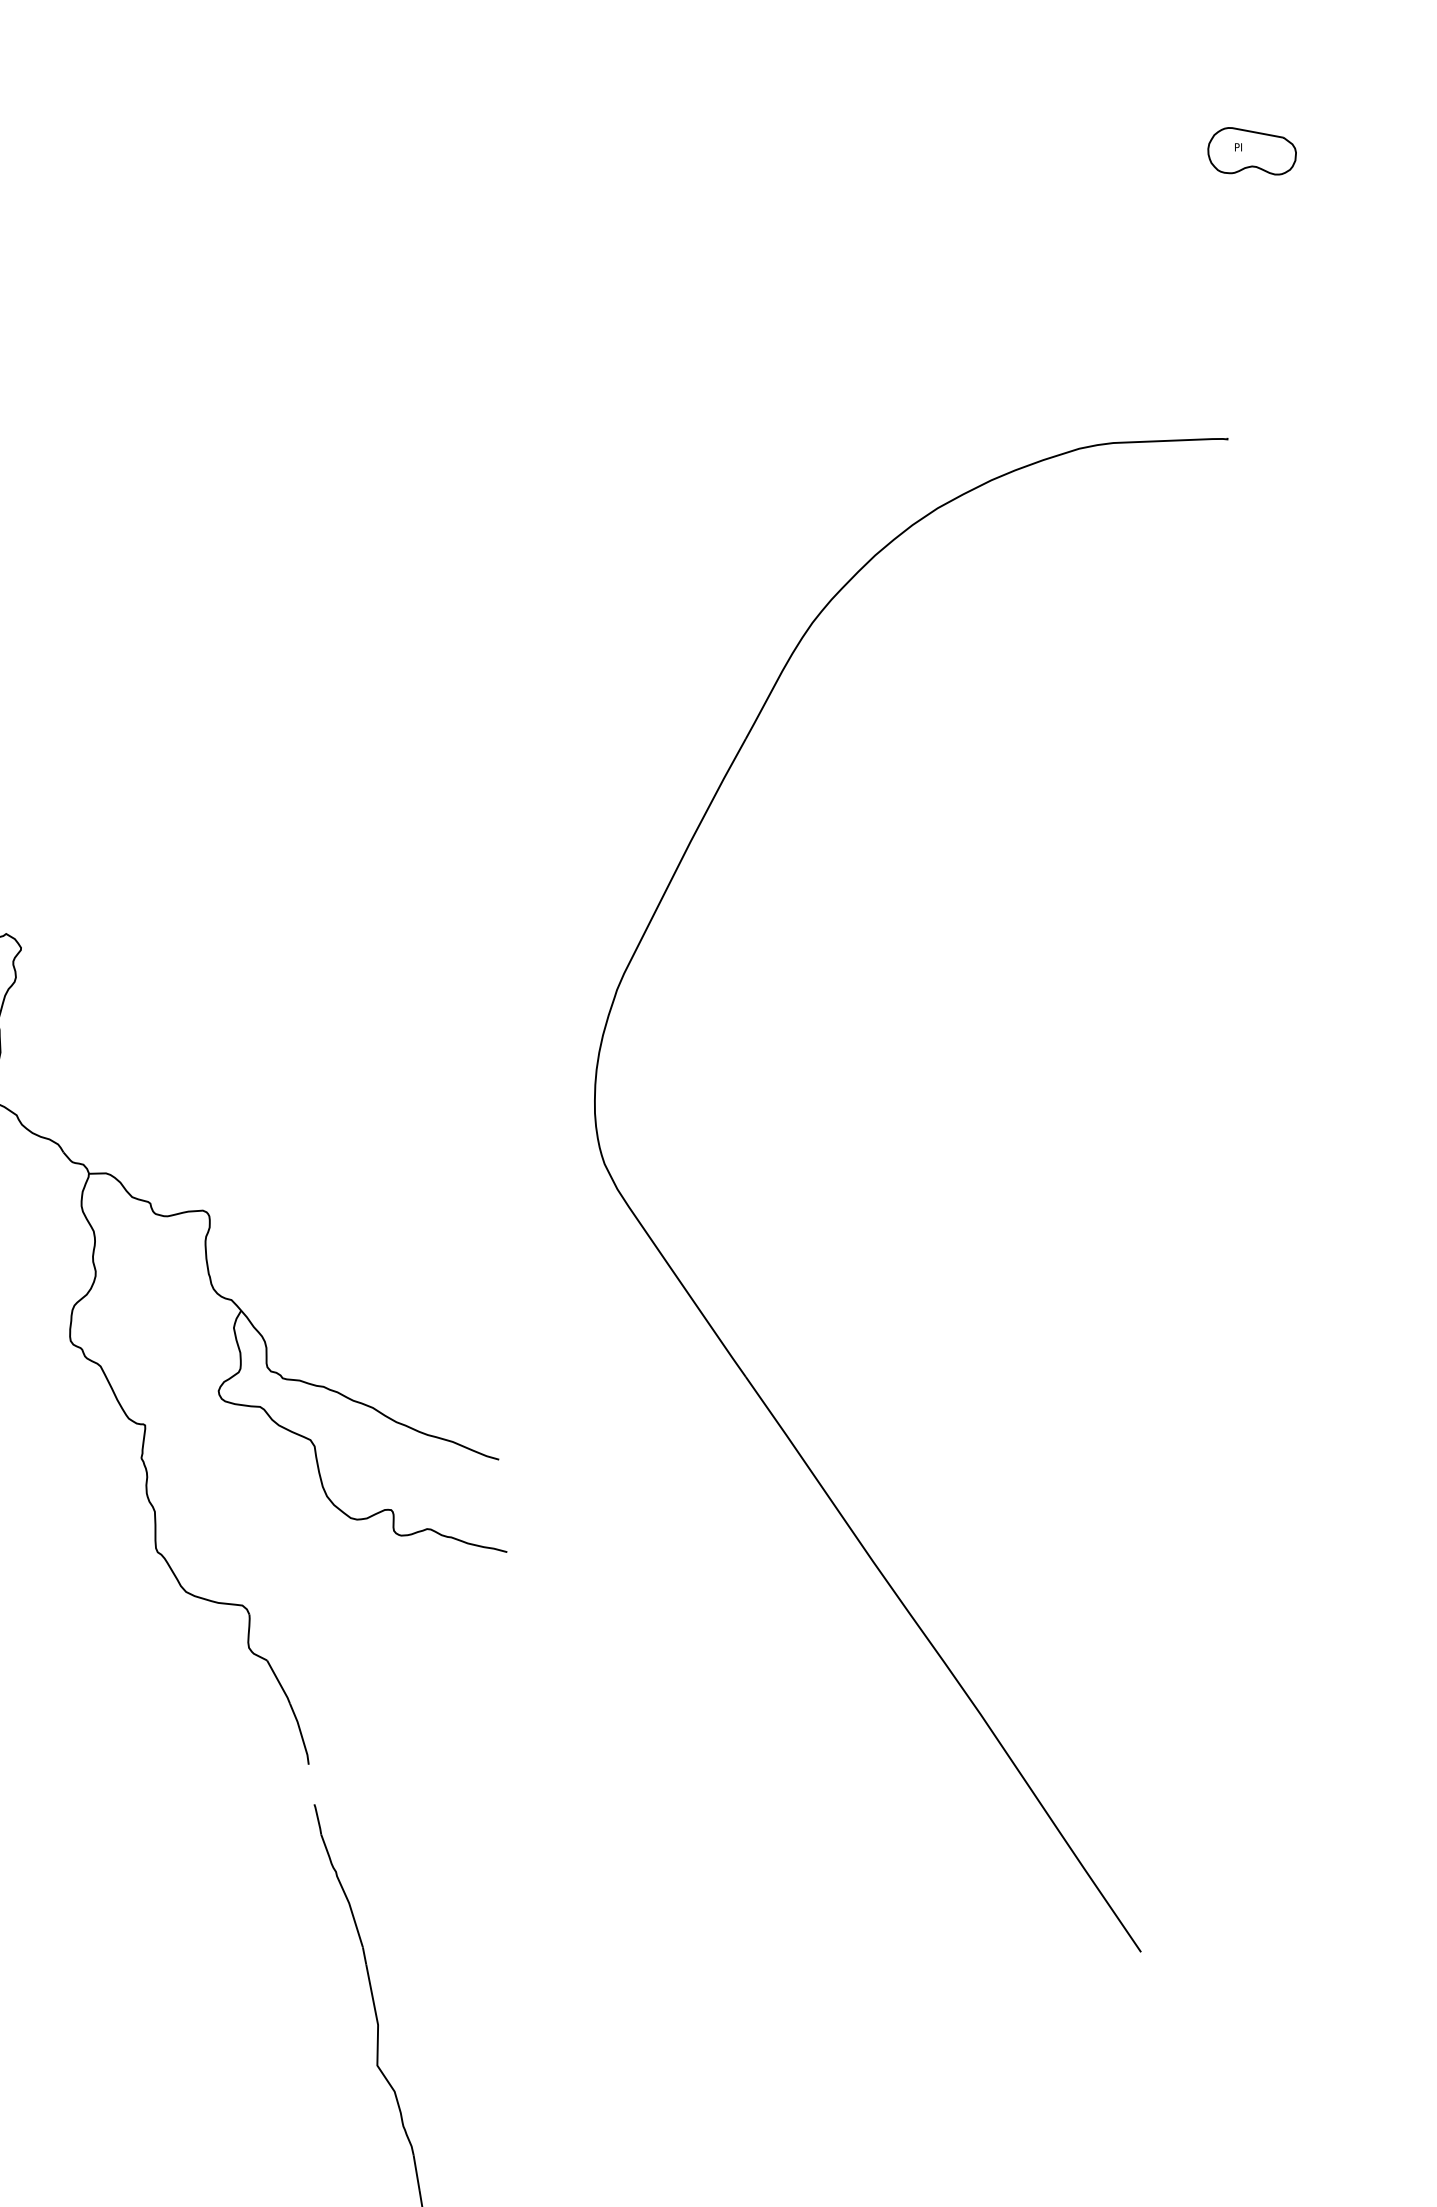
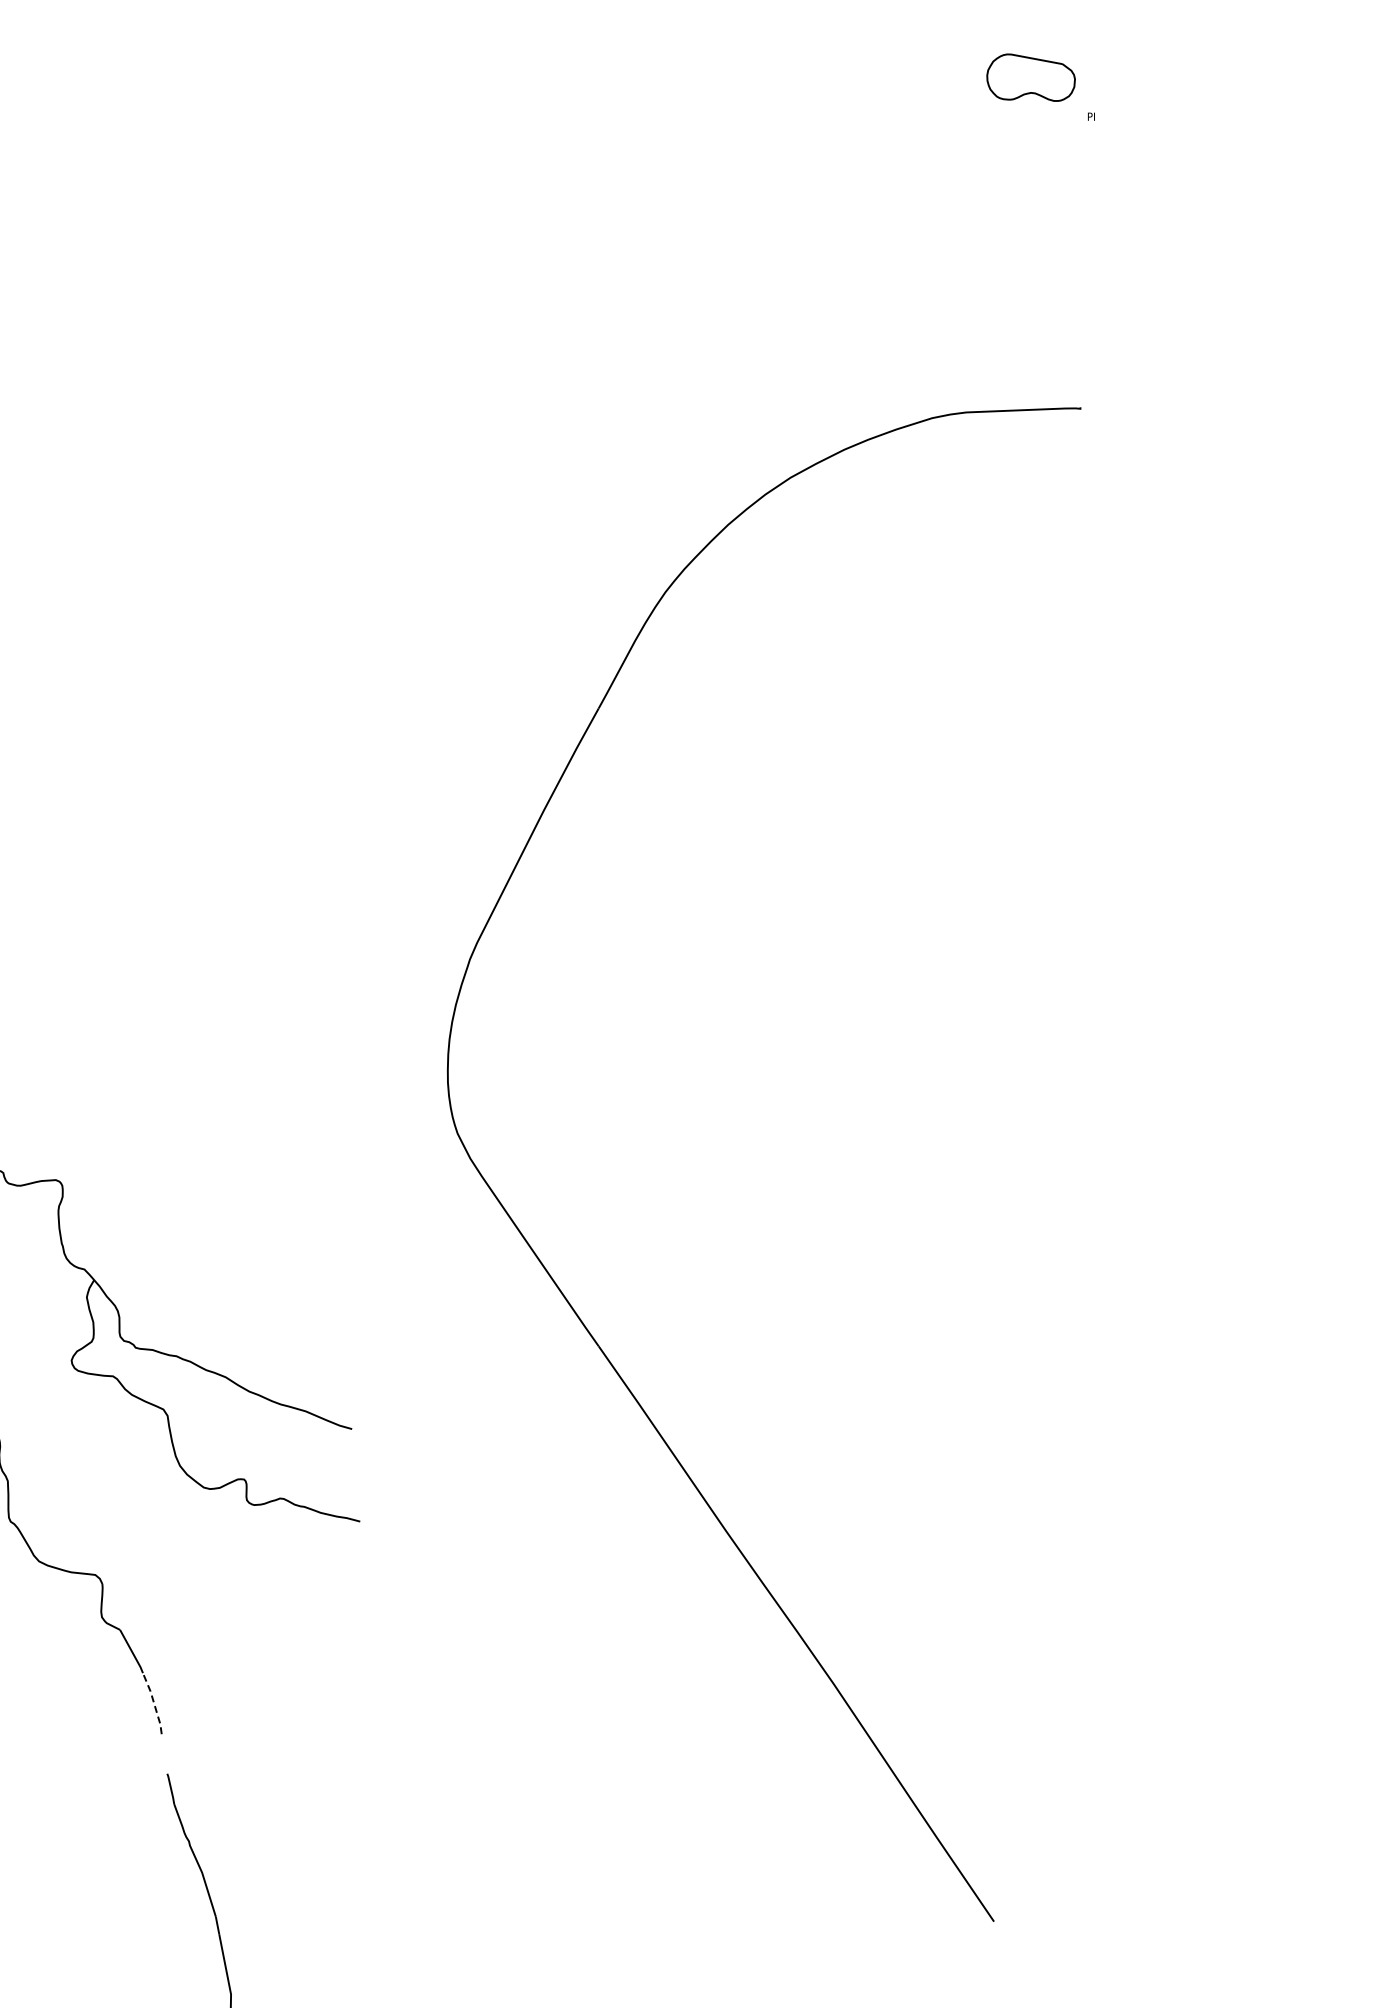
part: (1251, 151) -> (1030, 77), moved
line: (300, 1733) -> (153, 1702), solid -> dashed

